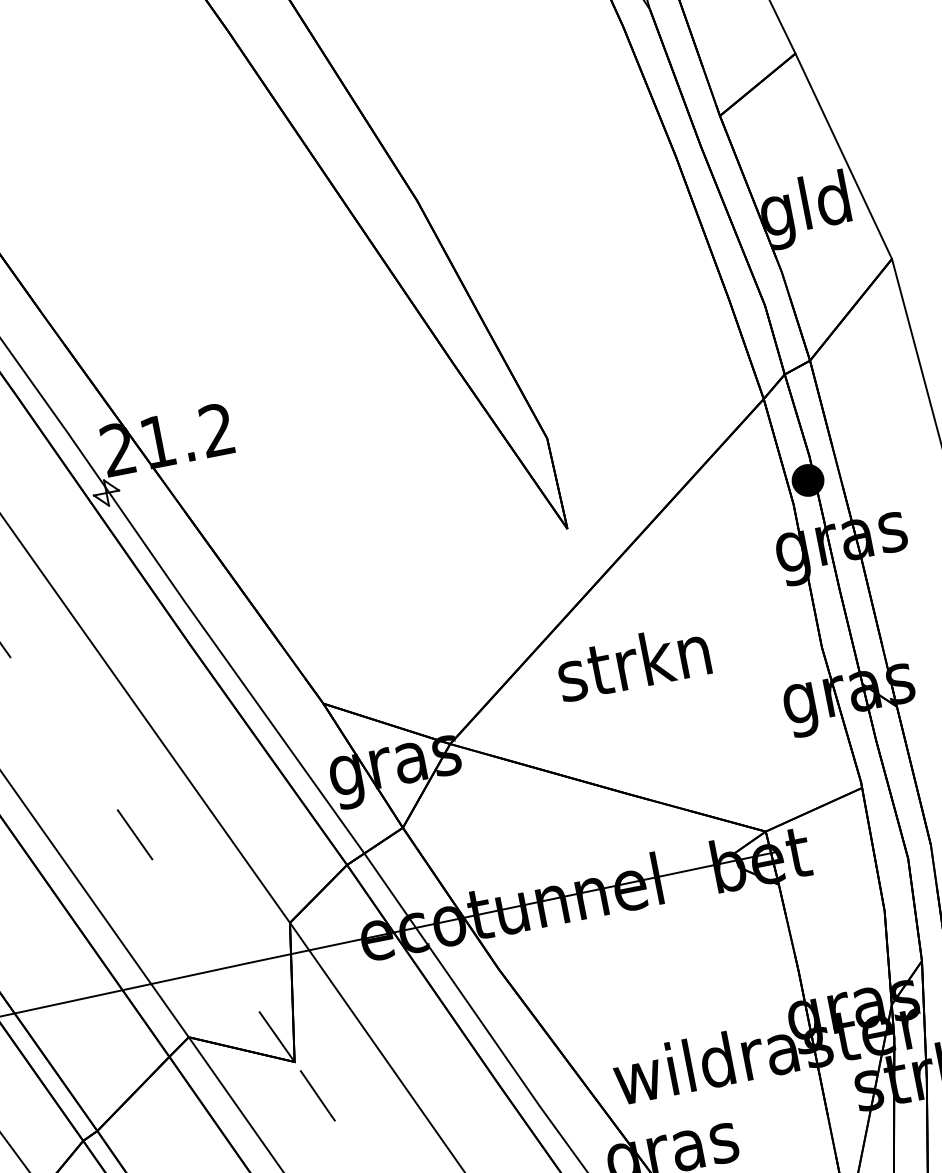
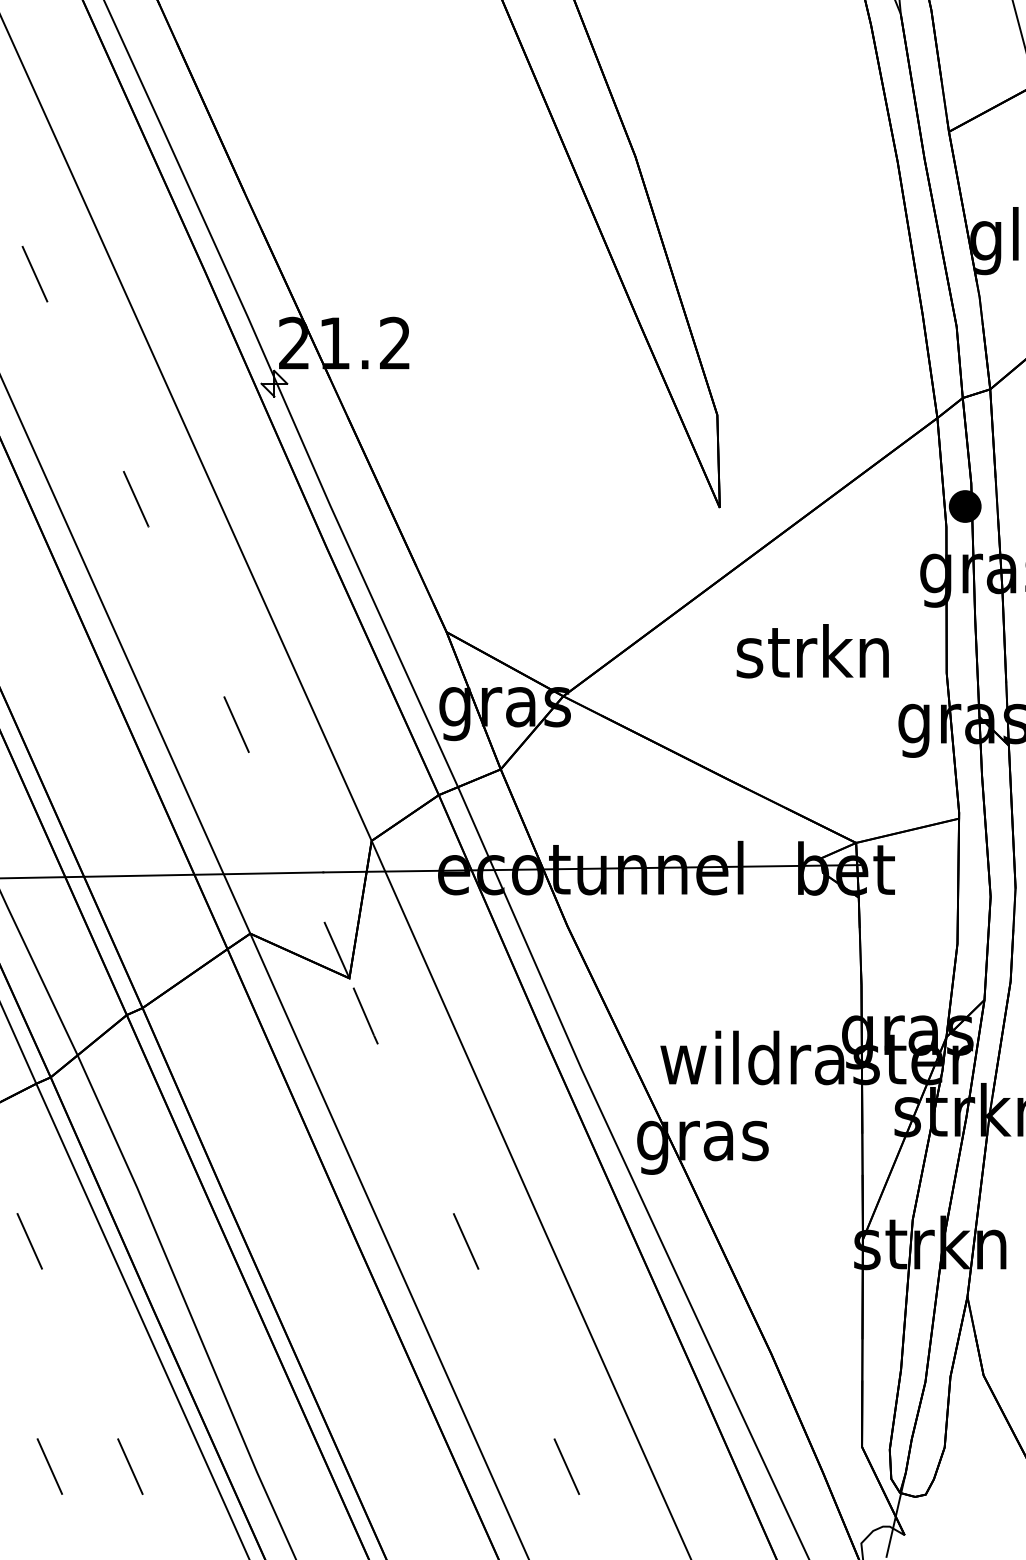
text: (633, 662) -> (812, 651), moved

